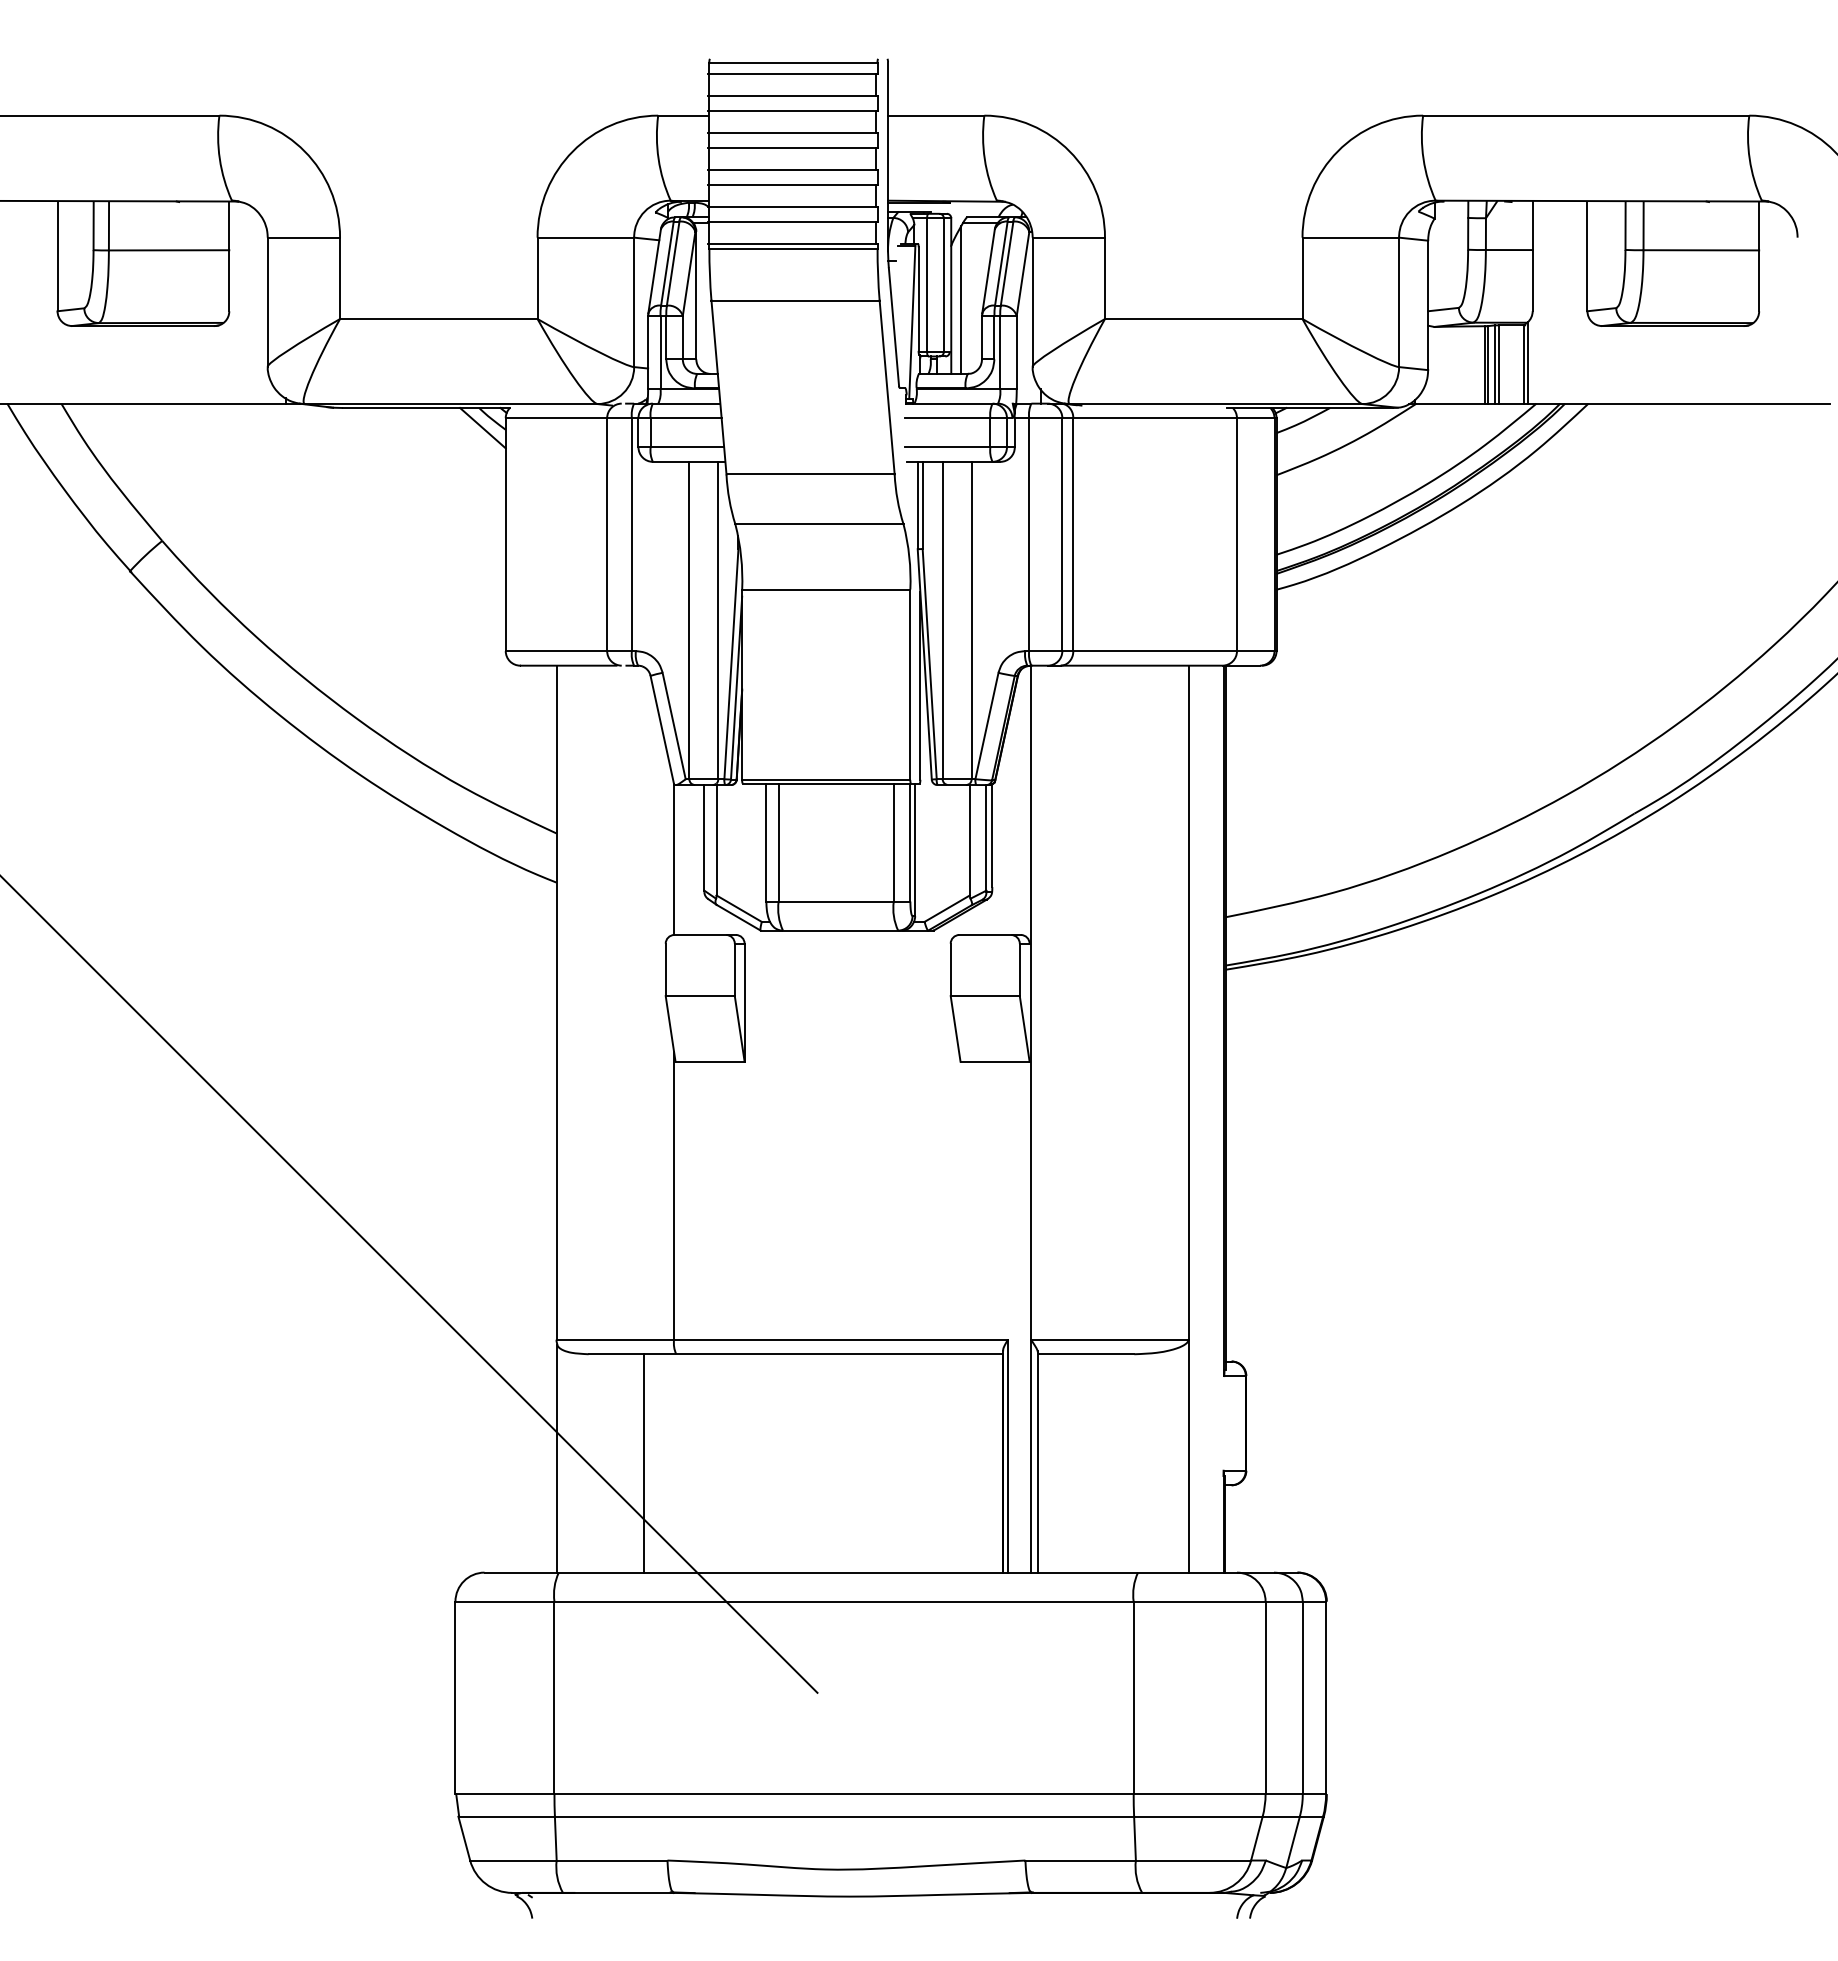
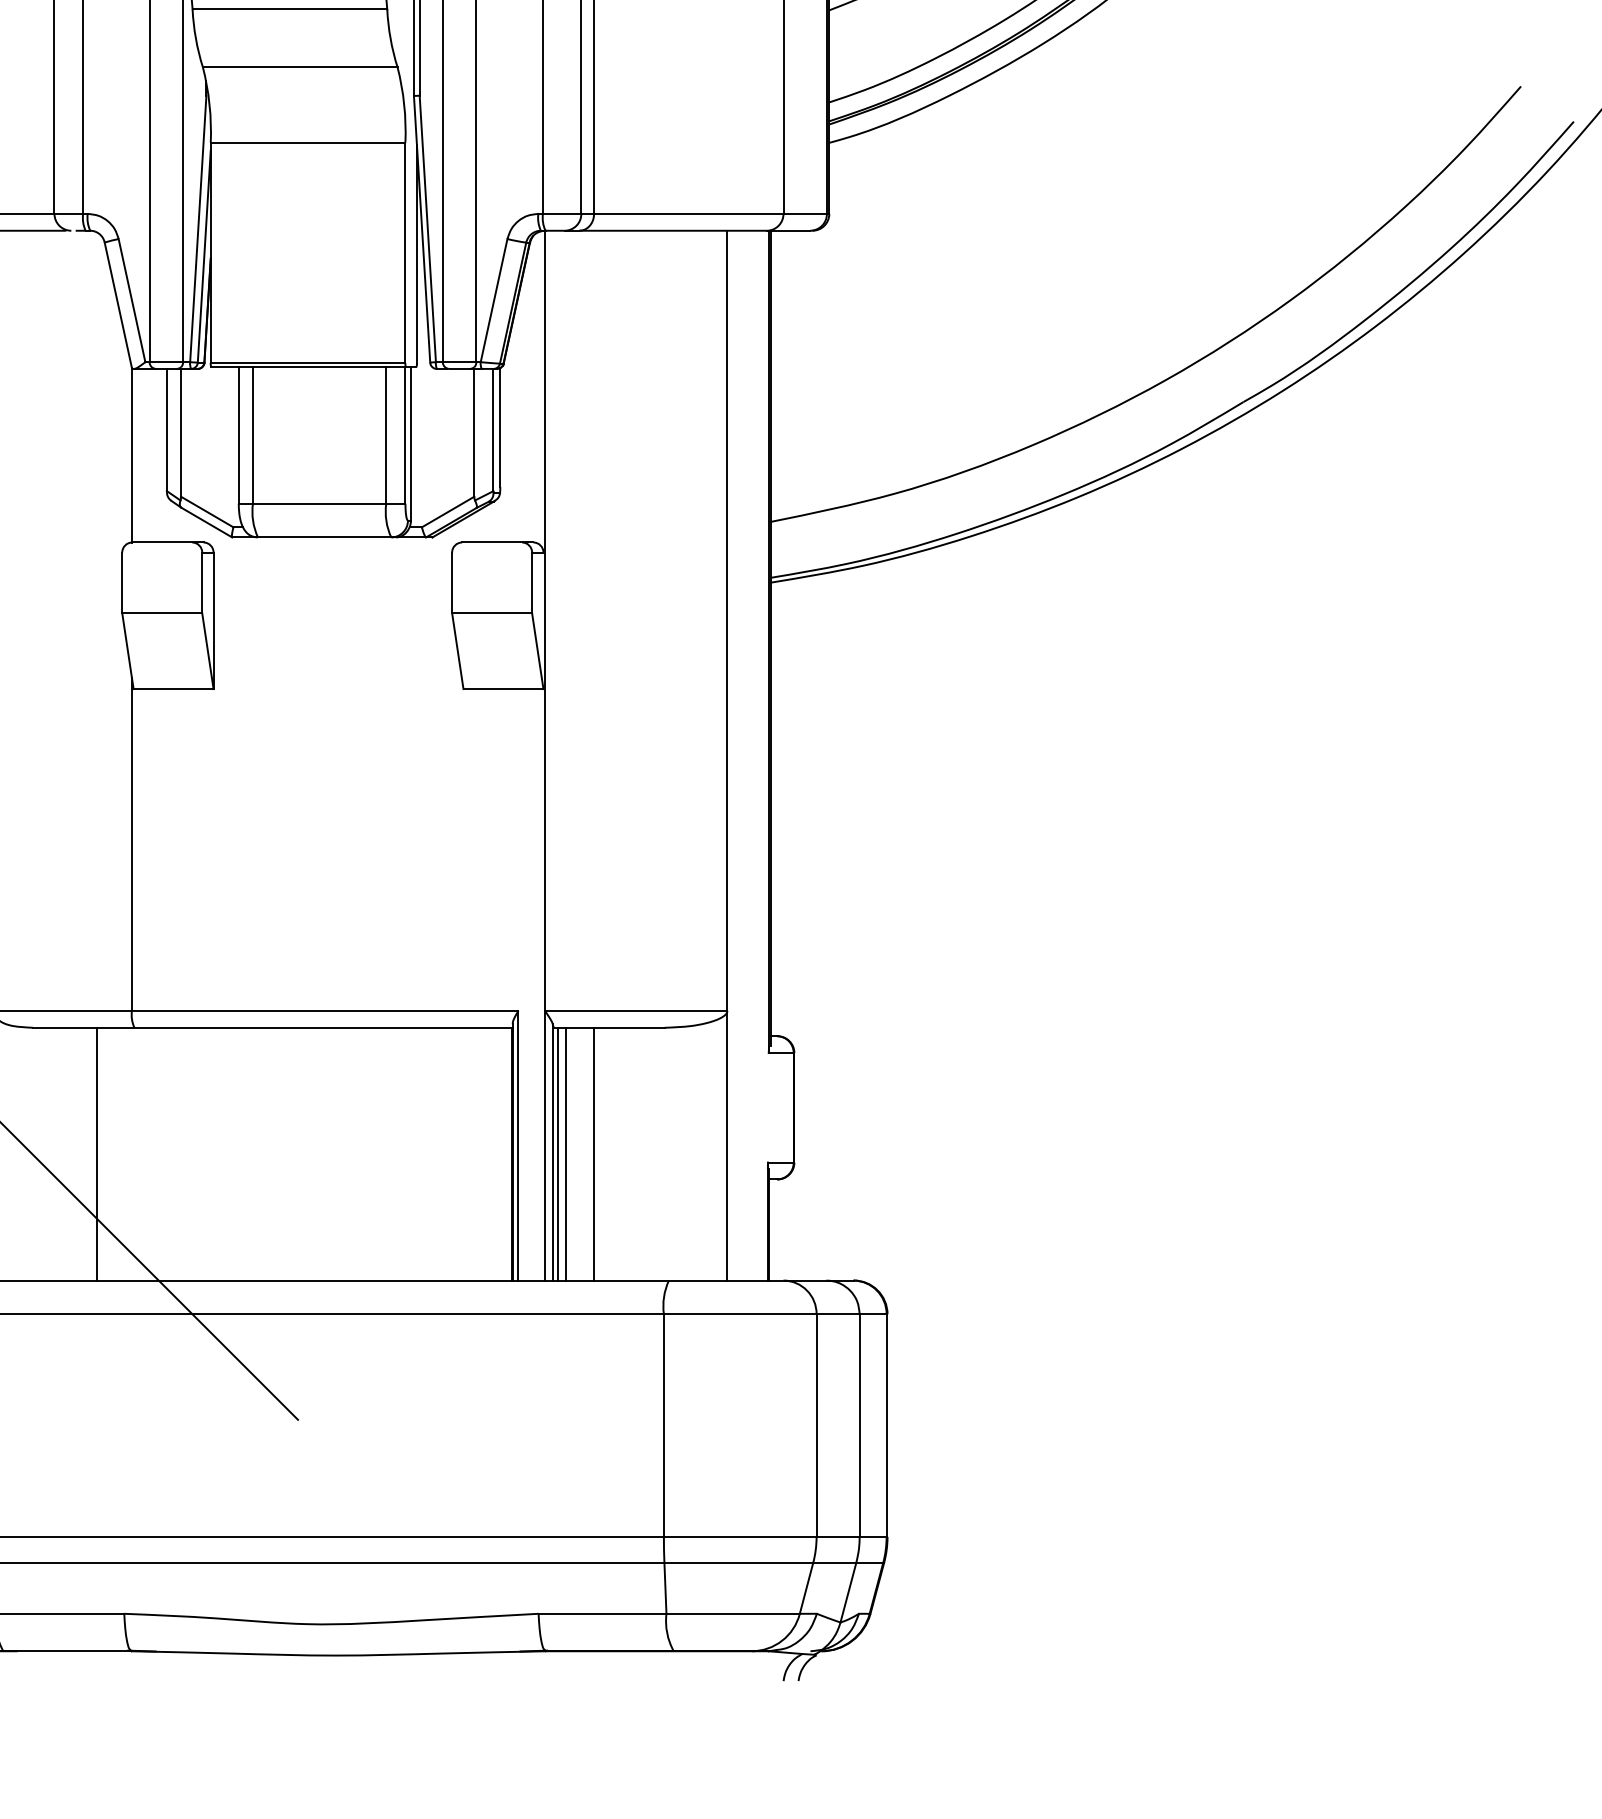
line: (1042, 1463) -> (558, 1154), added
line: (1048, 1463) -> (565, 1154), added
line: (1073, 1463) -> (594, 1154), added

